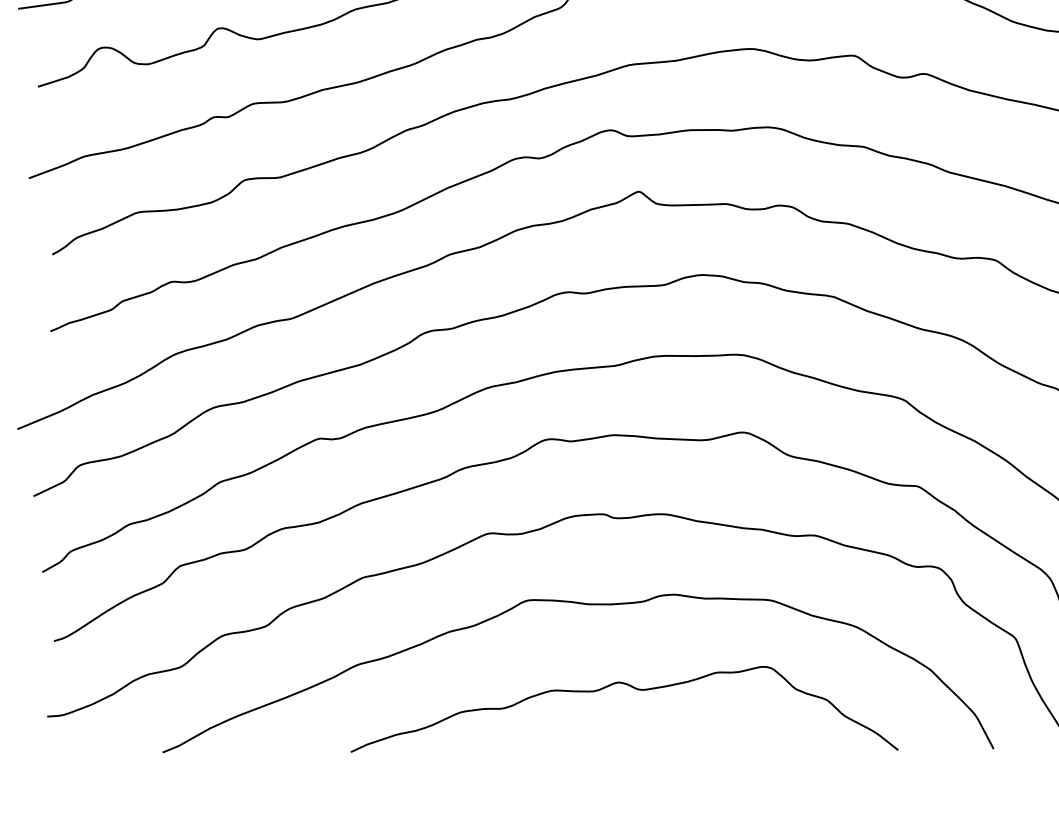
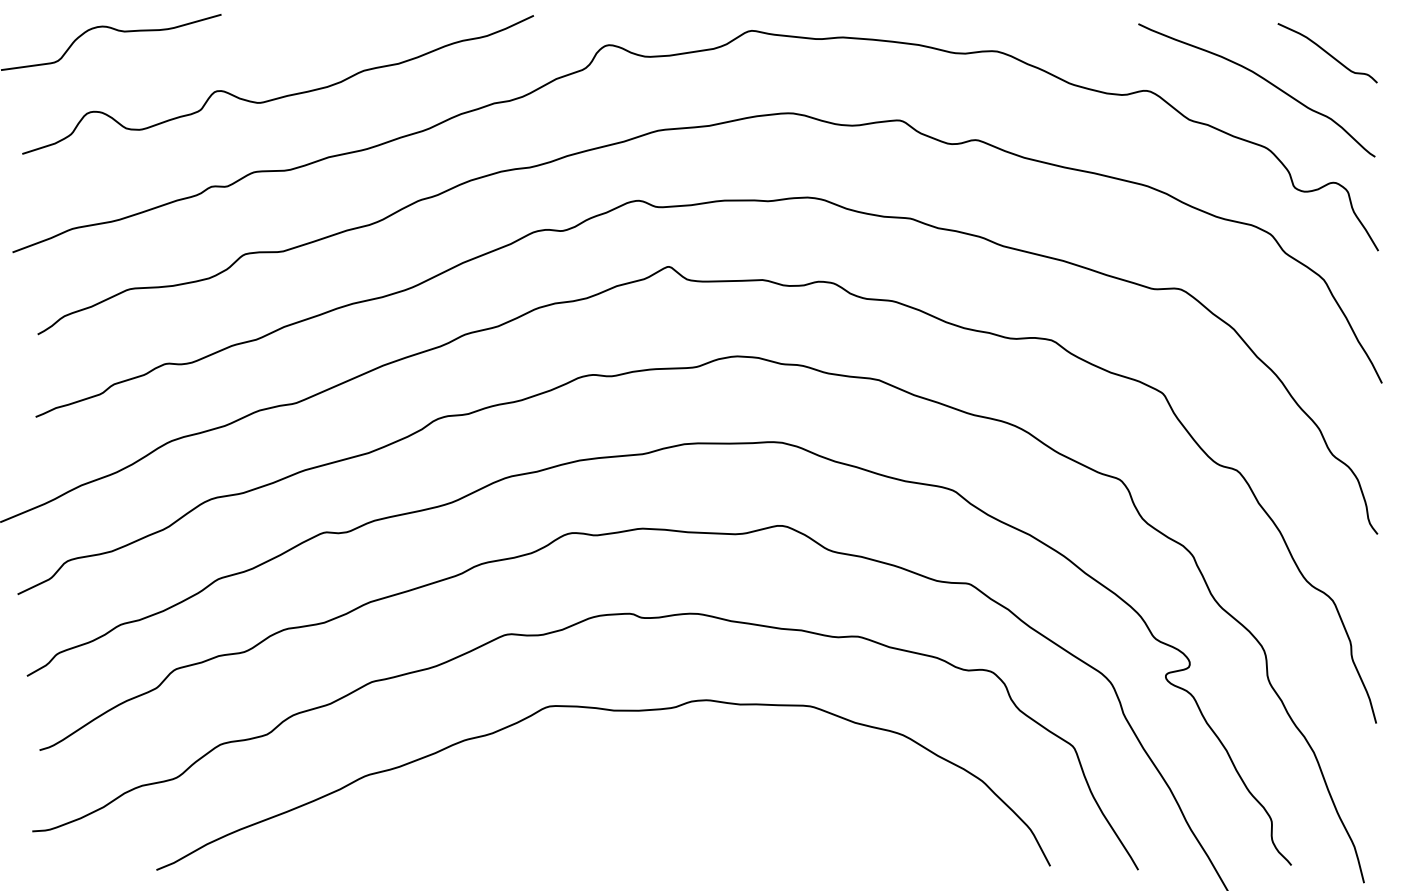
curve: (634, 688) -> (663, 801), removed

